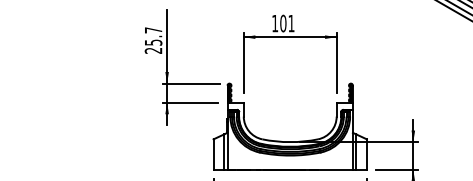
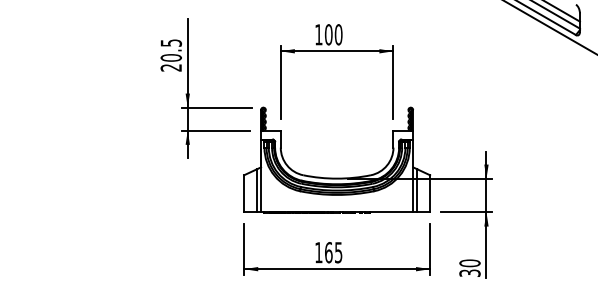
text: (291, 23) -> (338, 34), 101 -> 100
text: (153, 36) -> (171, 50), 25.7 -> 20.5

